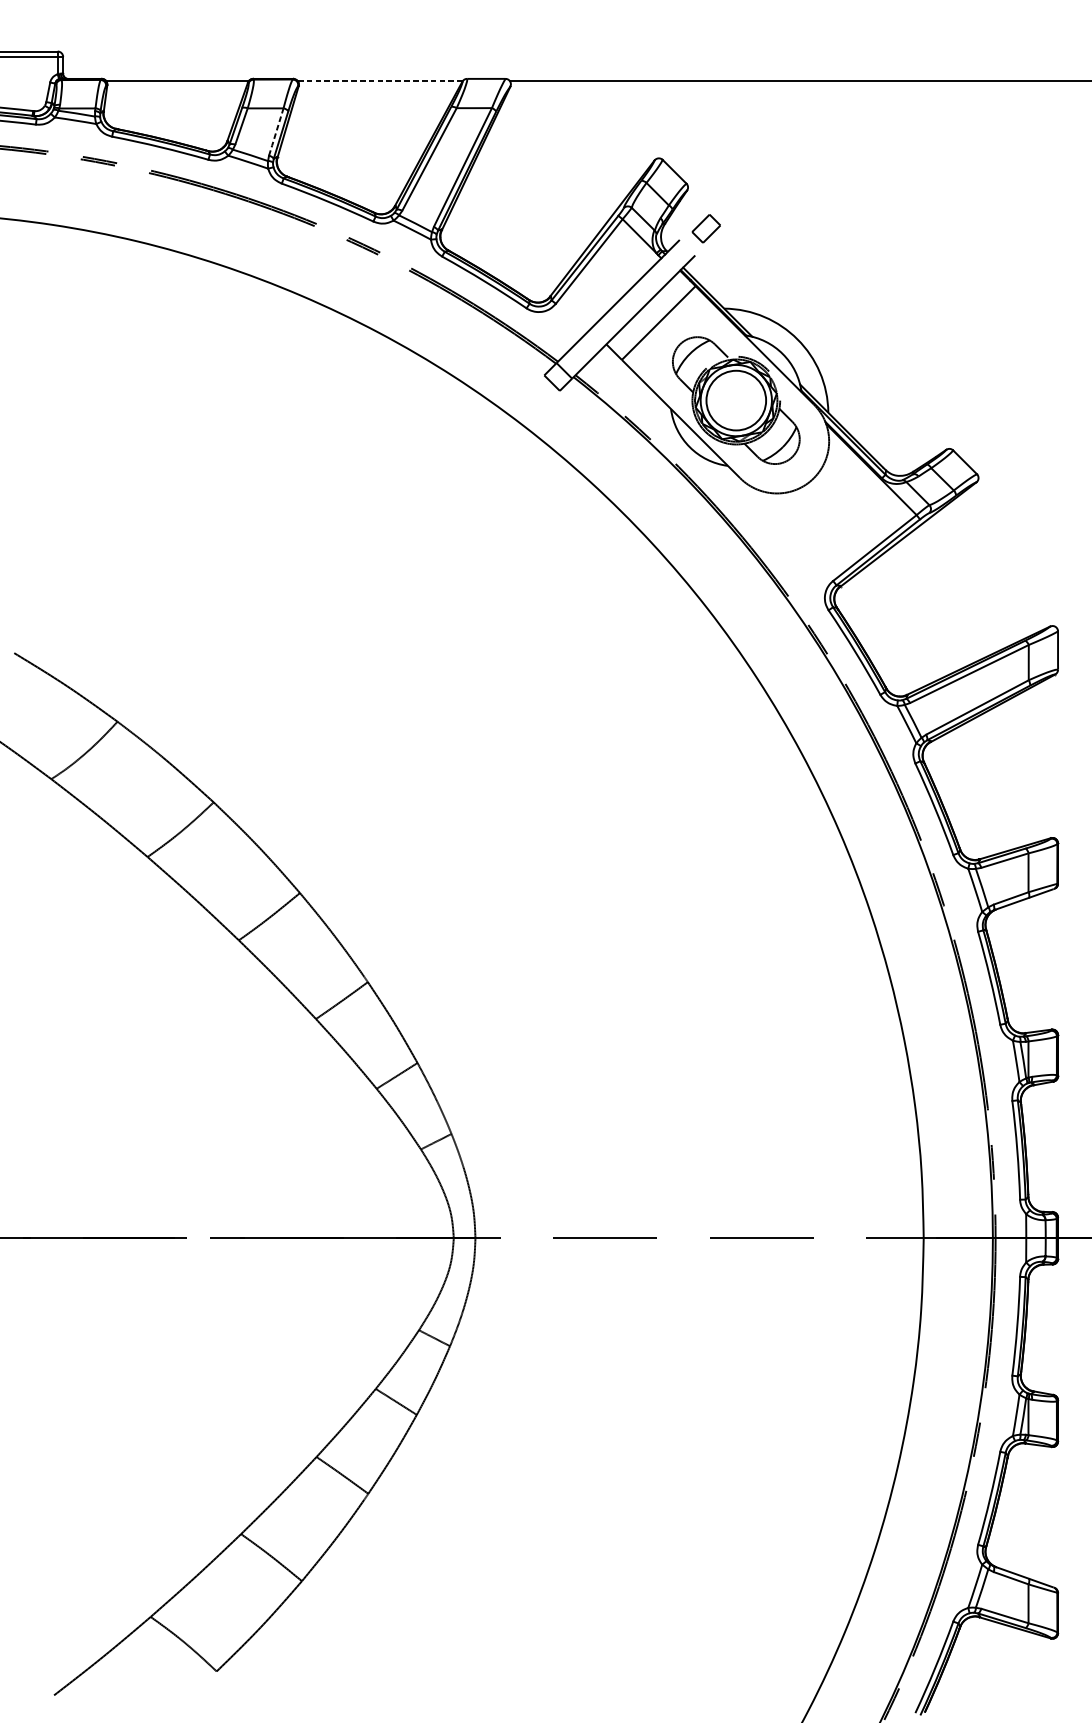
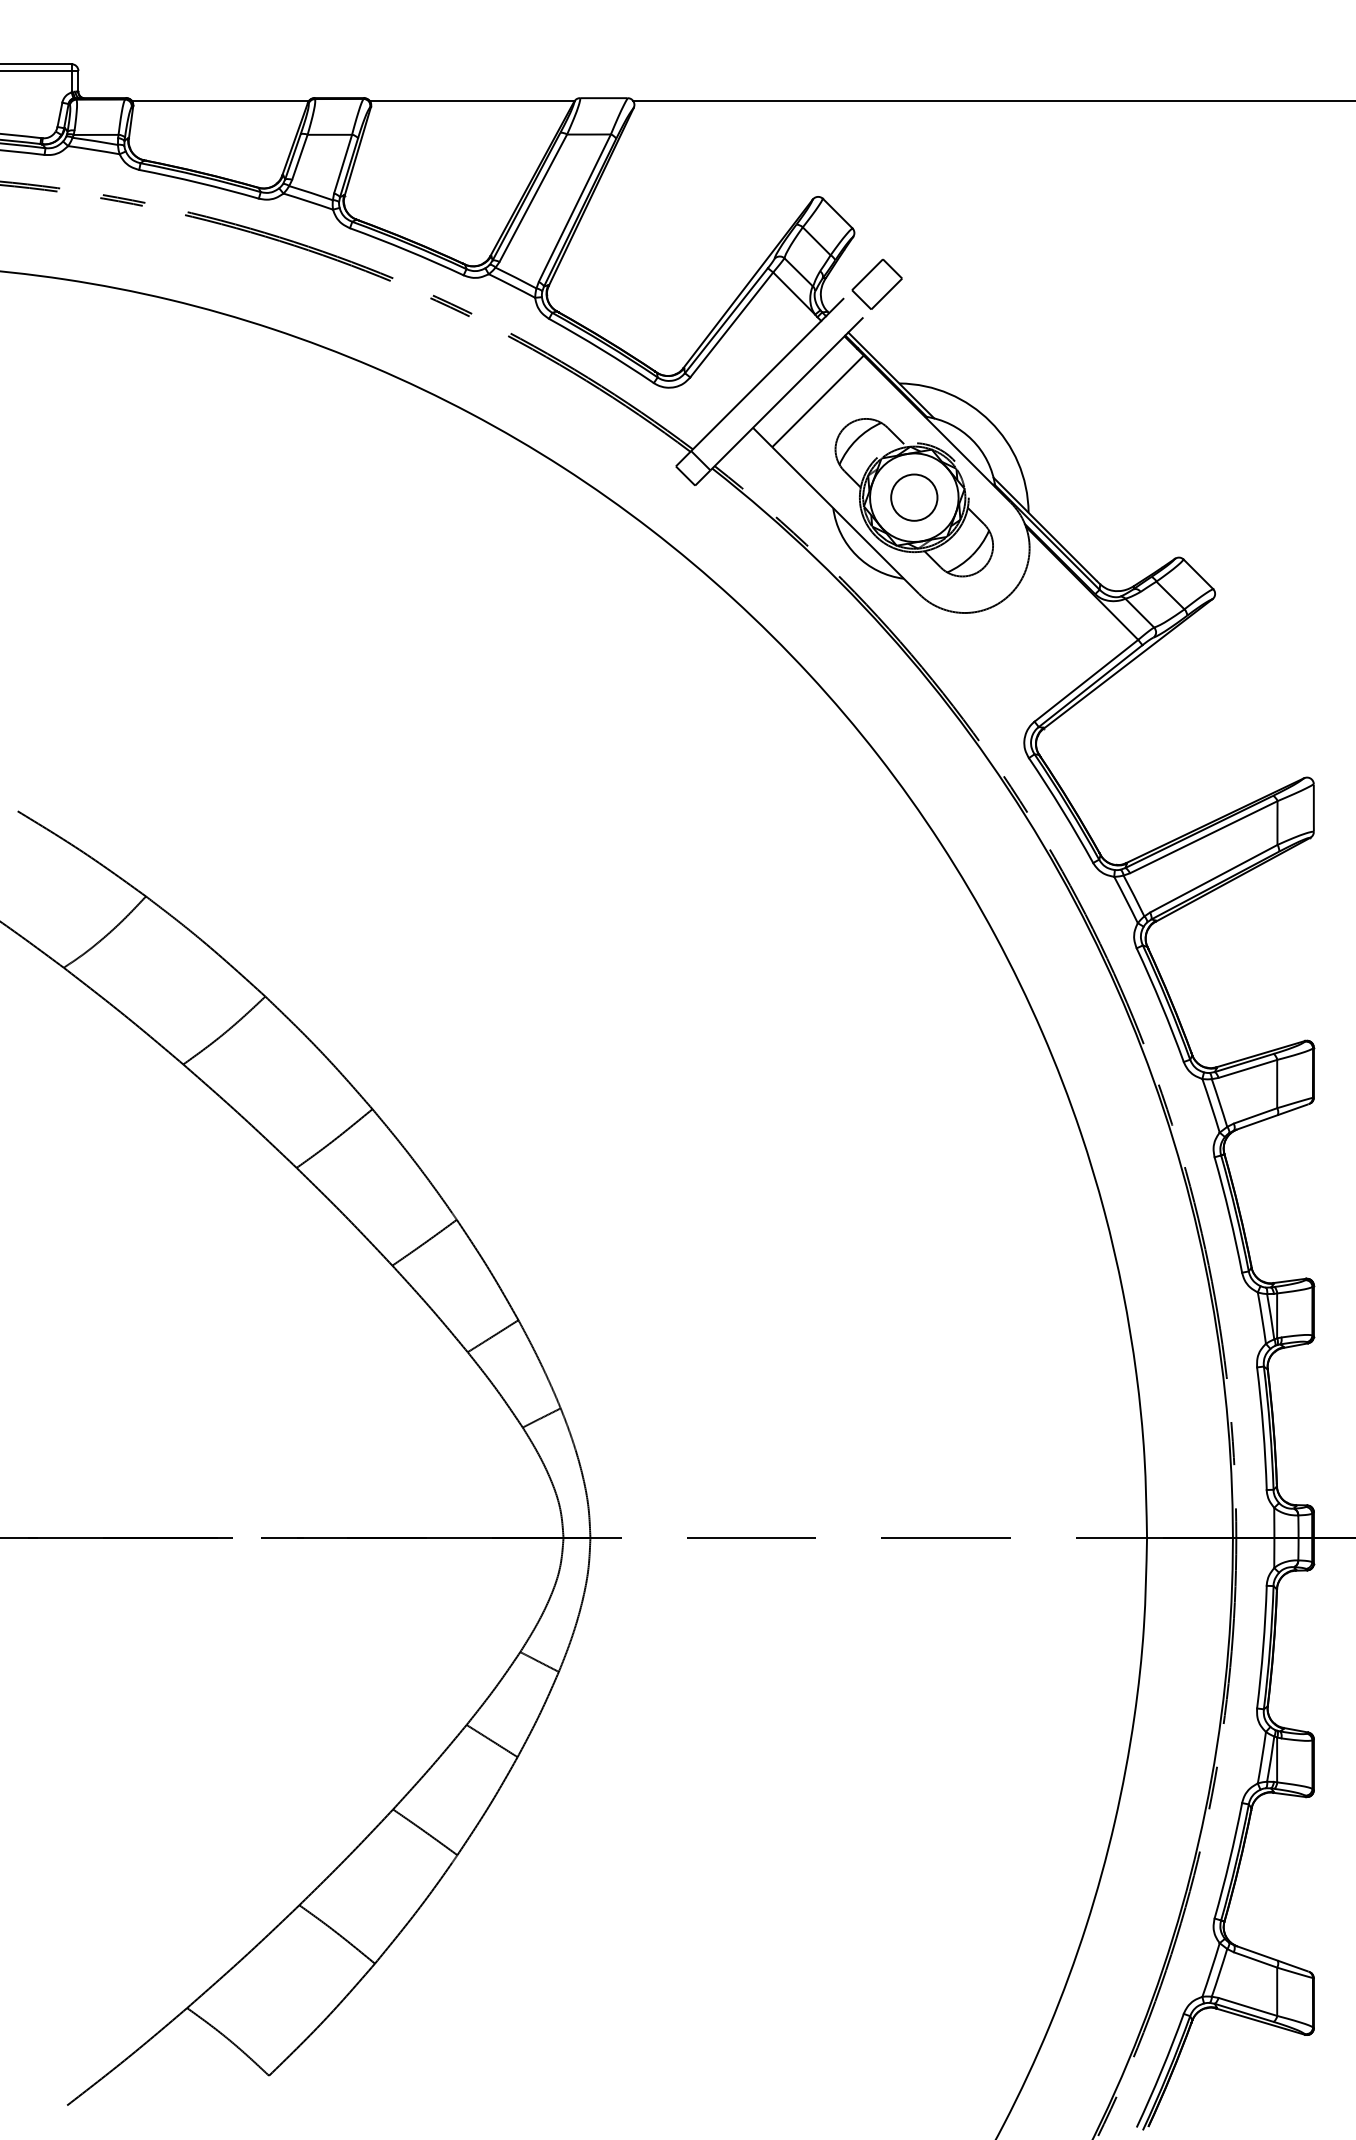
line: (380, 80) -> (472, 100), dashed -> solid
line: (275, 133) -> (342, 165), dashed -> solid
part: (705, 228) -> (876, 283), size x1.43
circle: (736, 400) -> (914, 497), size x0.62

